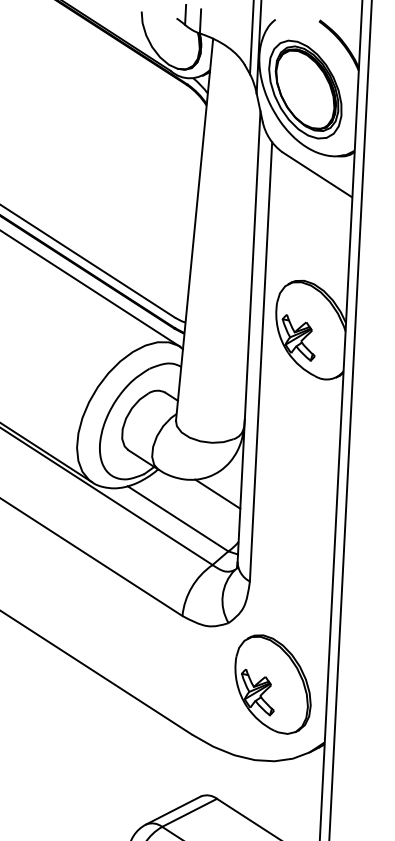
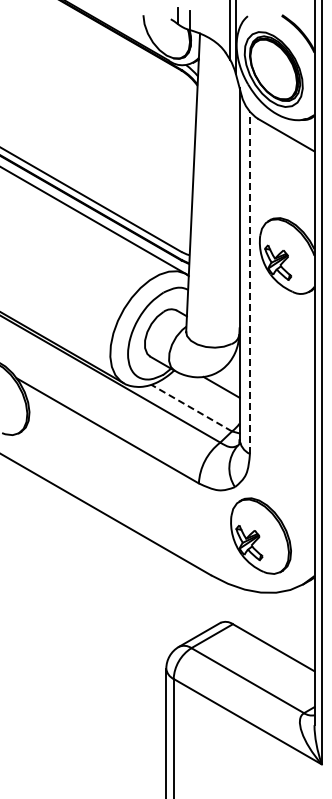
line: (260, 361) -> (249, 282), solid -> dashed
line: (177, 519) -> (191, 408), solid -> dashed
part: (272, 683) -> (260, 535), moved

